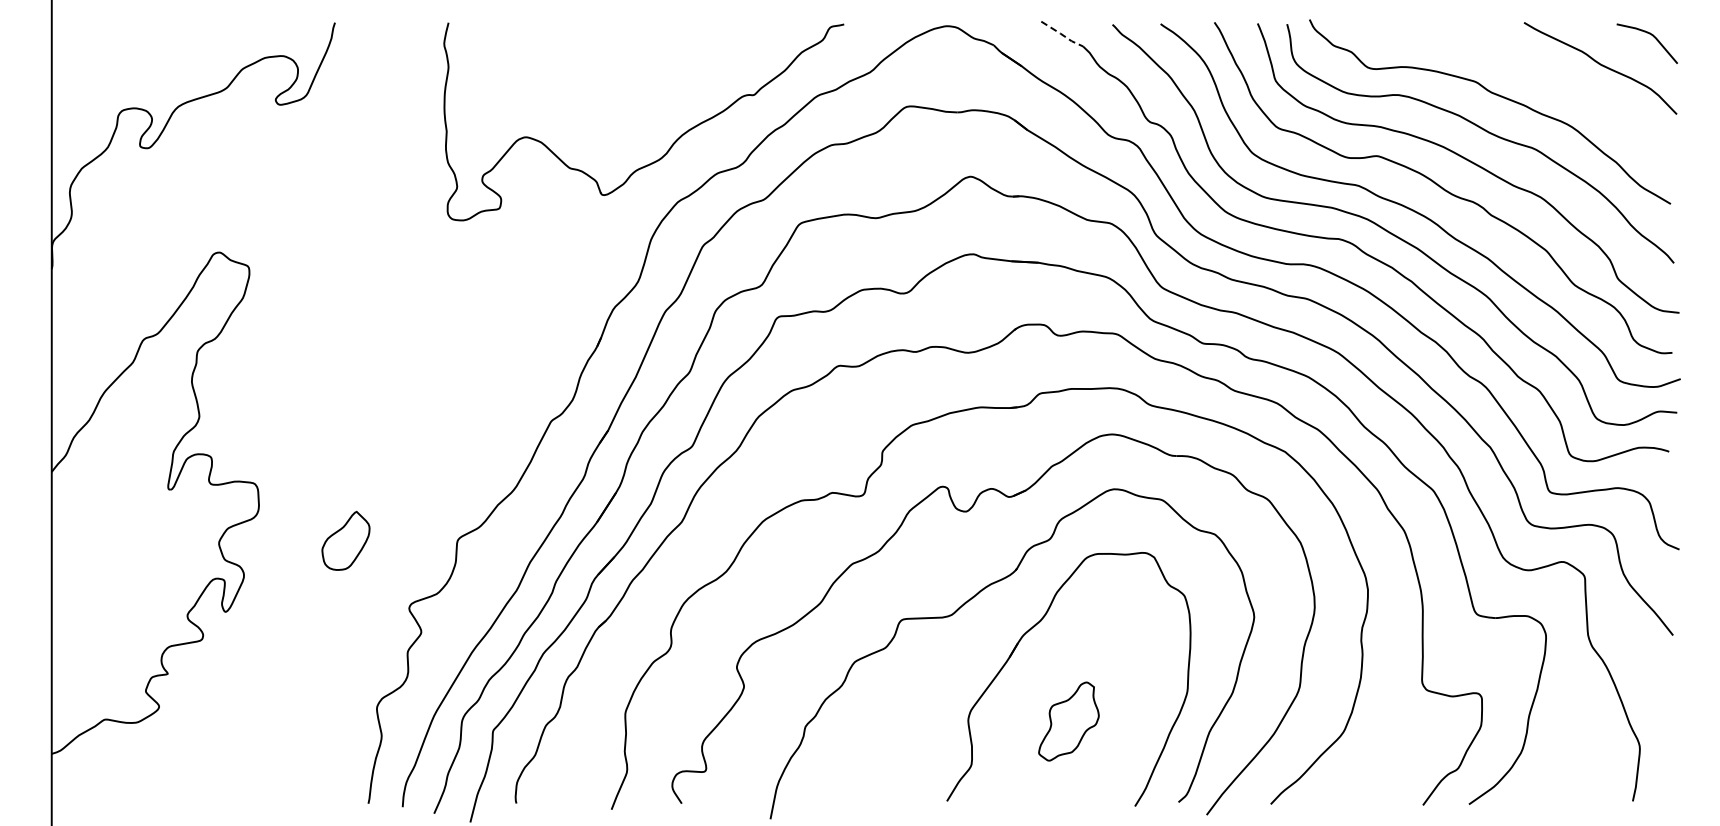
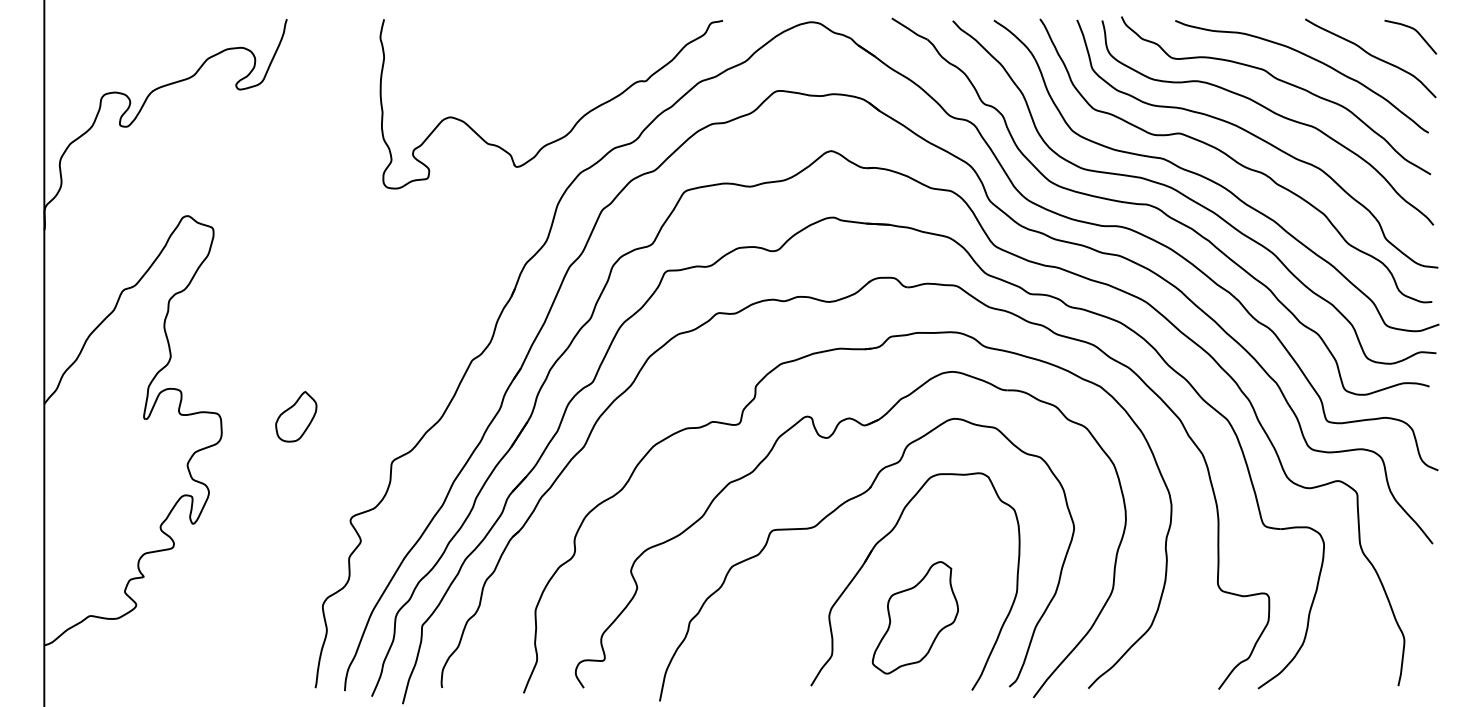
line: (1062, 34) -> (909, 29), dashed -> solid
curve: (1530, 68) -> (1310, 58), added
part: (345, 540) -> (295, 416), moved
part: (1068, 721) -> (915, 617), size x1.67

